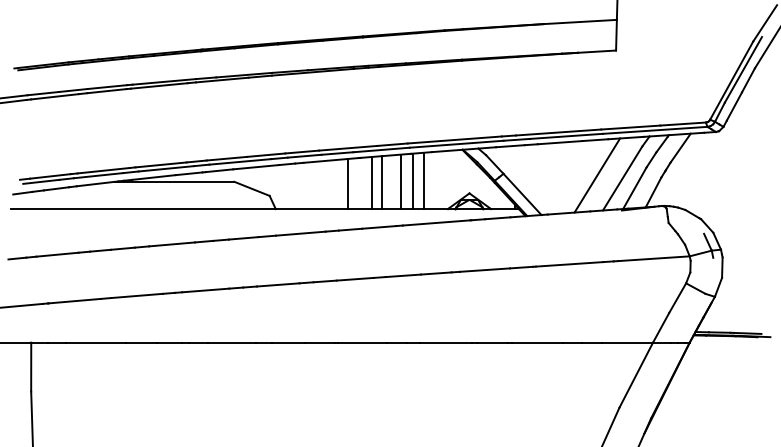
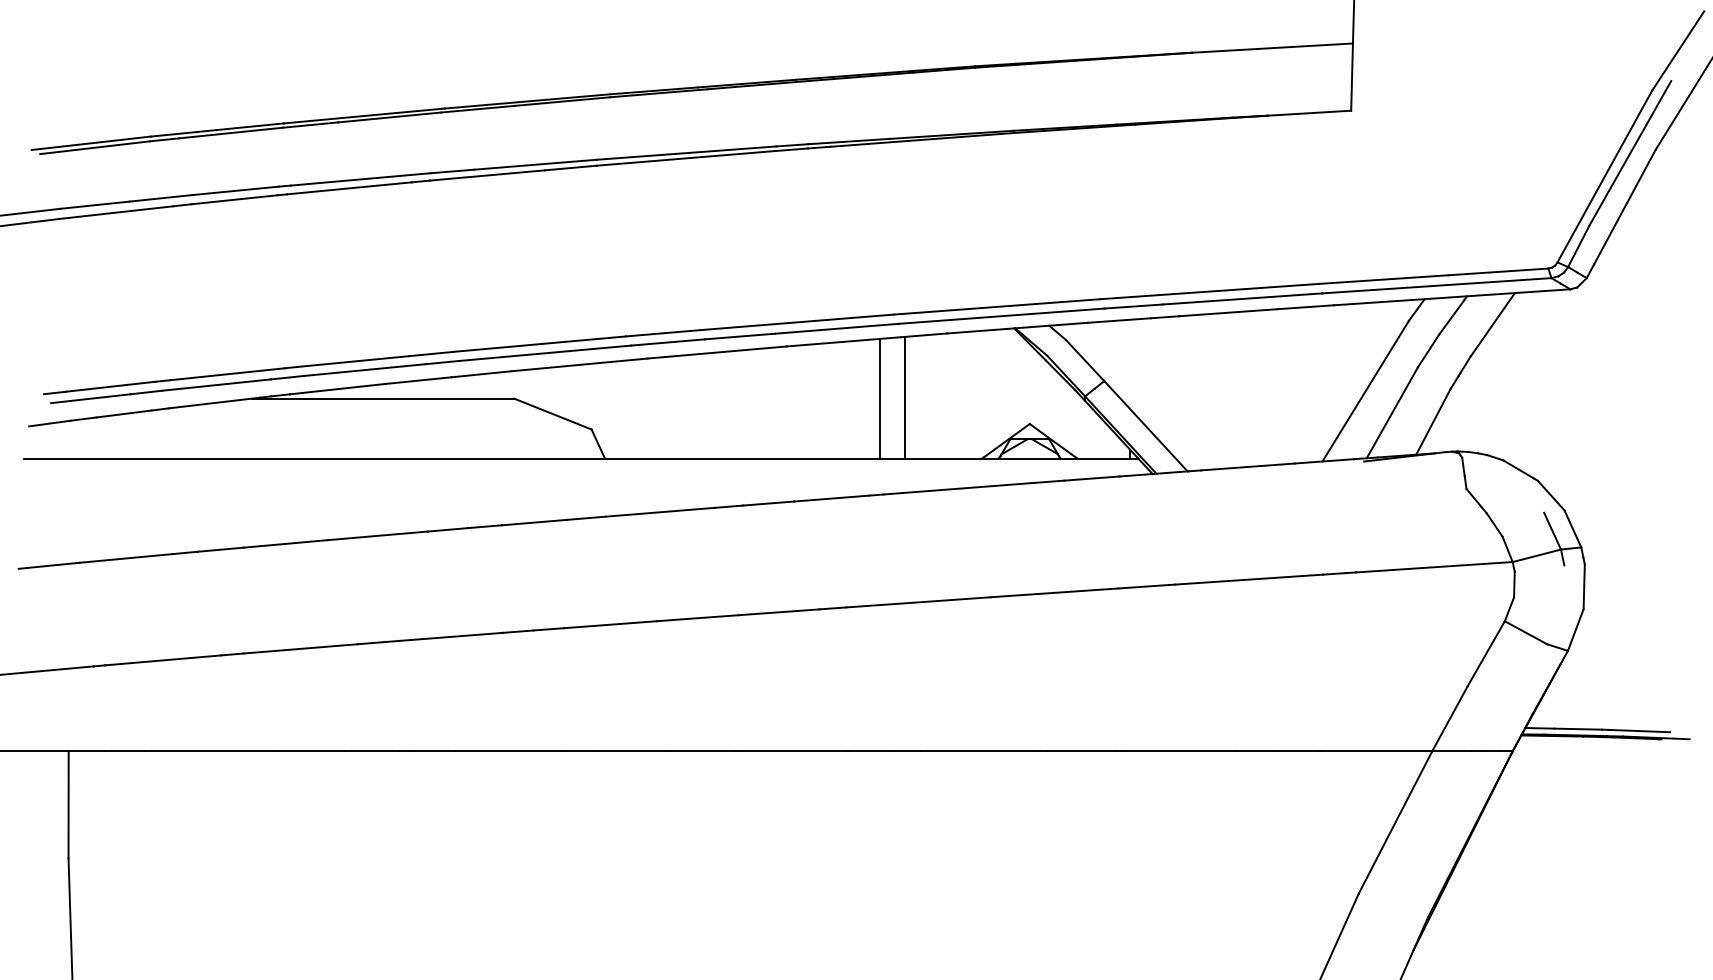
line: (597, 175) -> (1310, 384), removed
line: (423, 180) -> (928, 395), removed
line: (372, 182) -> (817, 400), removed
line: (381, 182) -> (836, 400), removed
line: (347, 184) -> (762, 404), removed

